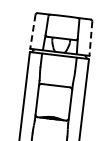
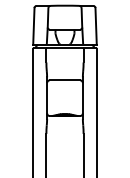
line: (32, 32) -> (33, 26), dashed -> solid
line: (91, 39) -> (96, 26), dashed -> solid

